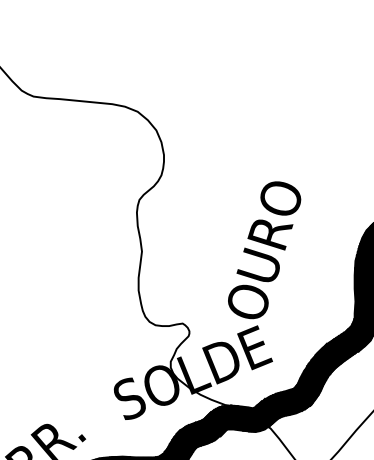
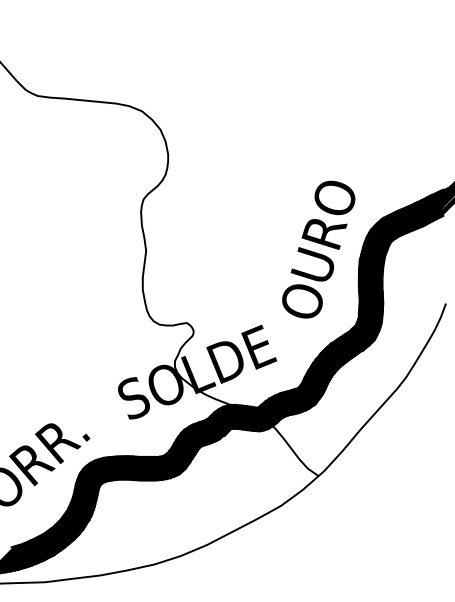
text: (264, 250) -> (318, 249), moved

